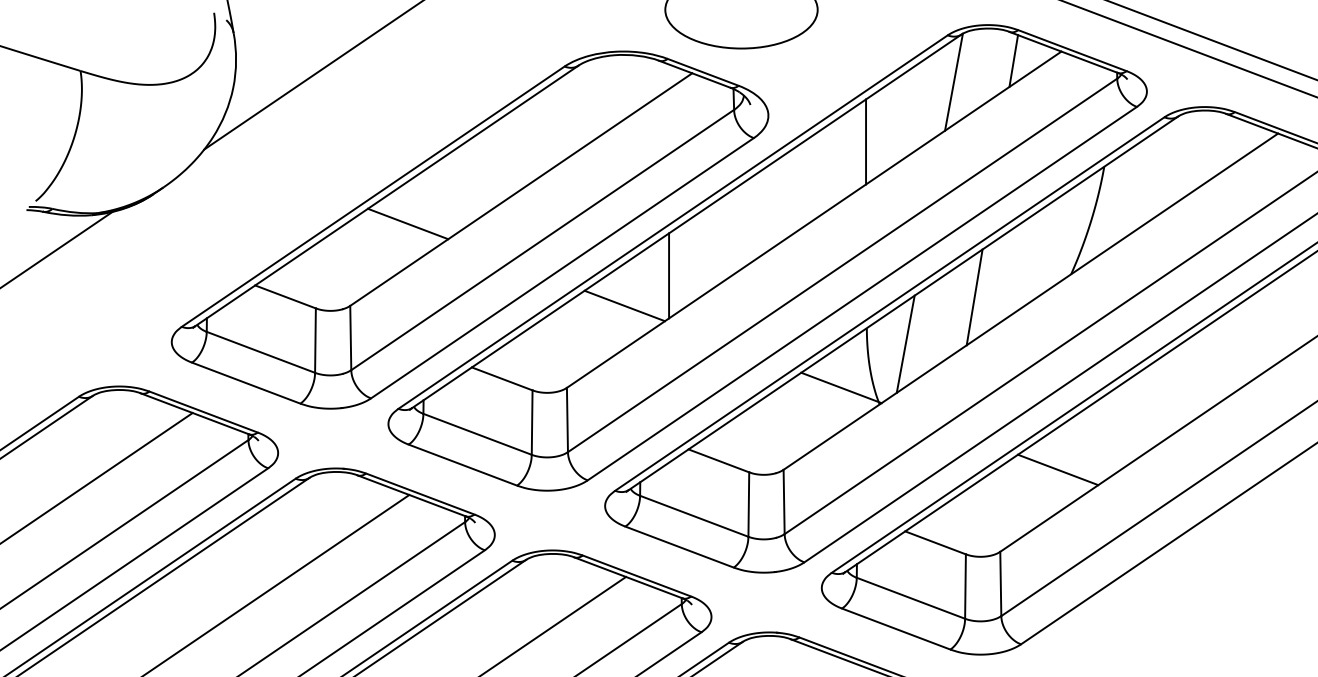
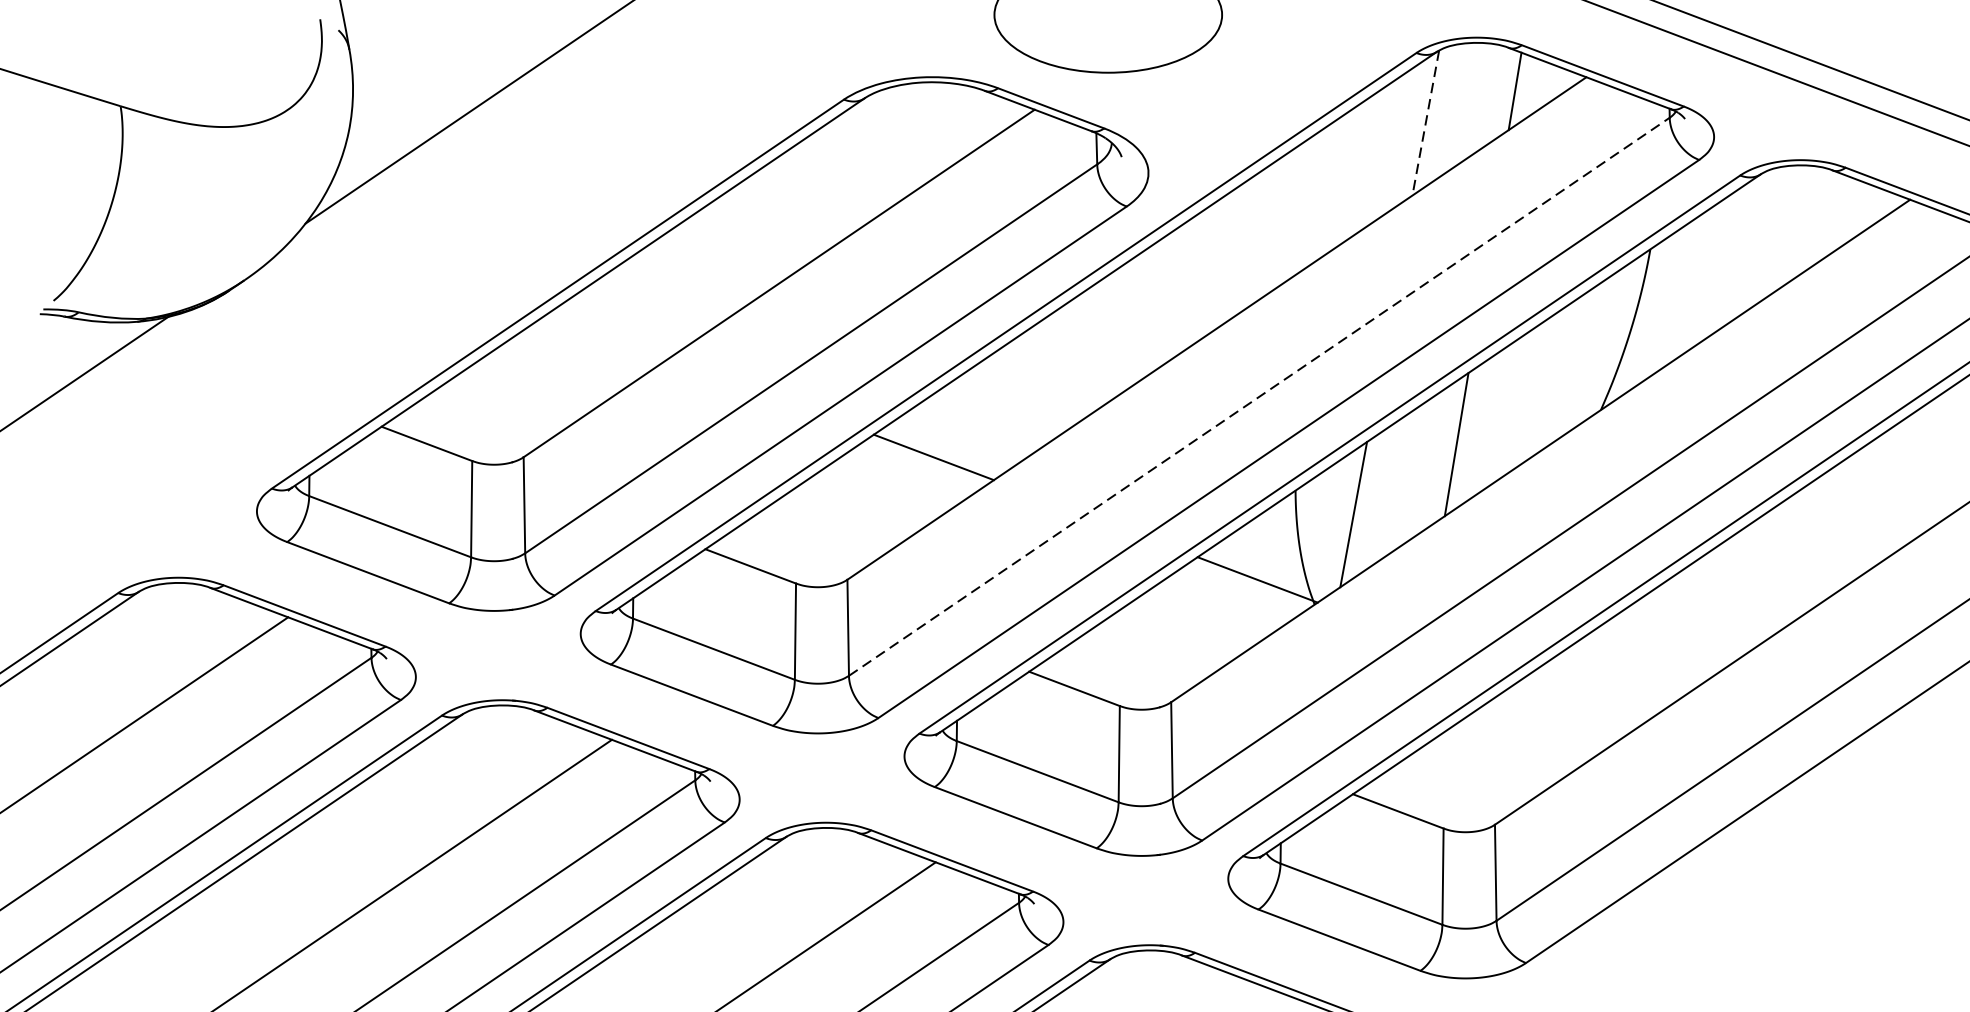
line: (953, 82) -> (1425, 123), solid -> dashed
line: (866, 141) -> (1295, 211), removed
line: (407, 223) -> (609, 334), removed
line: (843, 265) -> (1260, 396), solid -> dashed
line: (669, 275) -> (1000, 411), removed
line: (1057, 469) -> (1580, 701), removed

